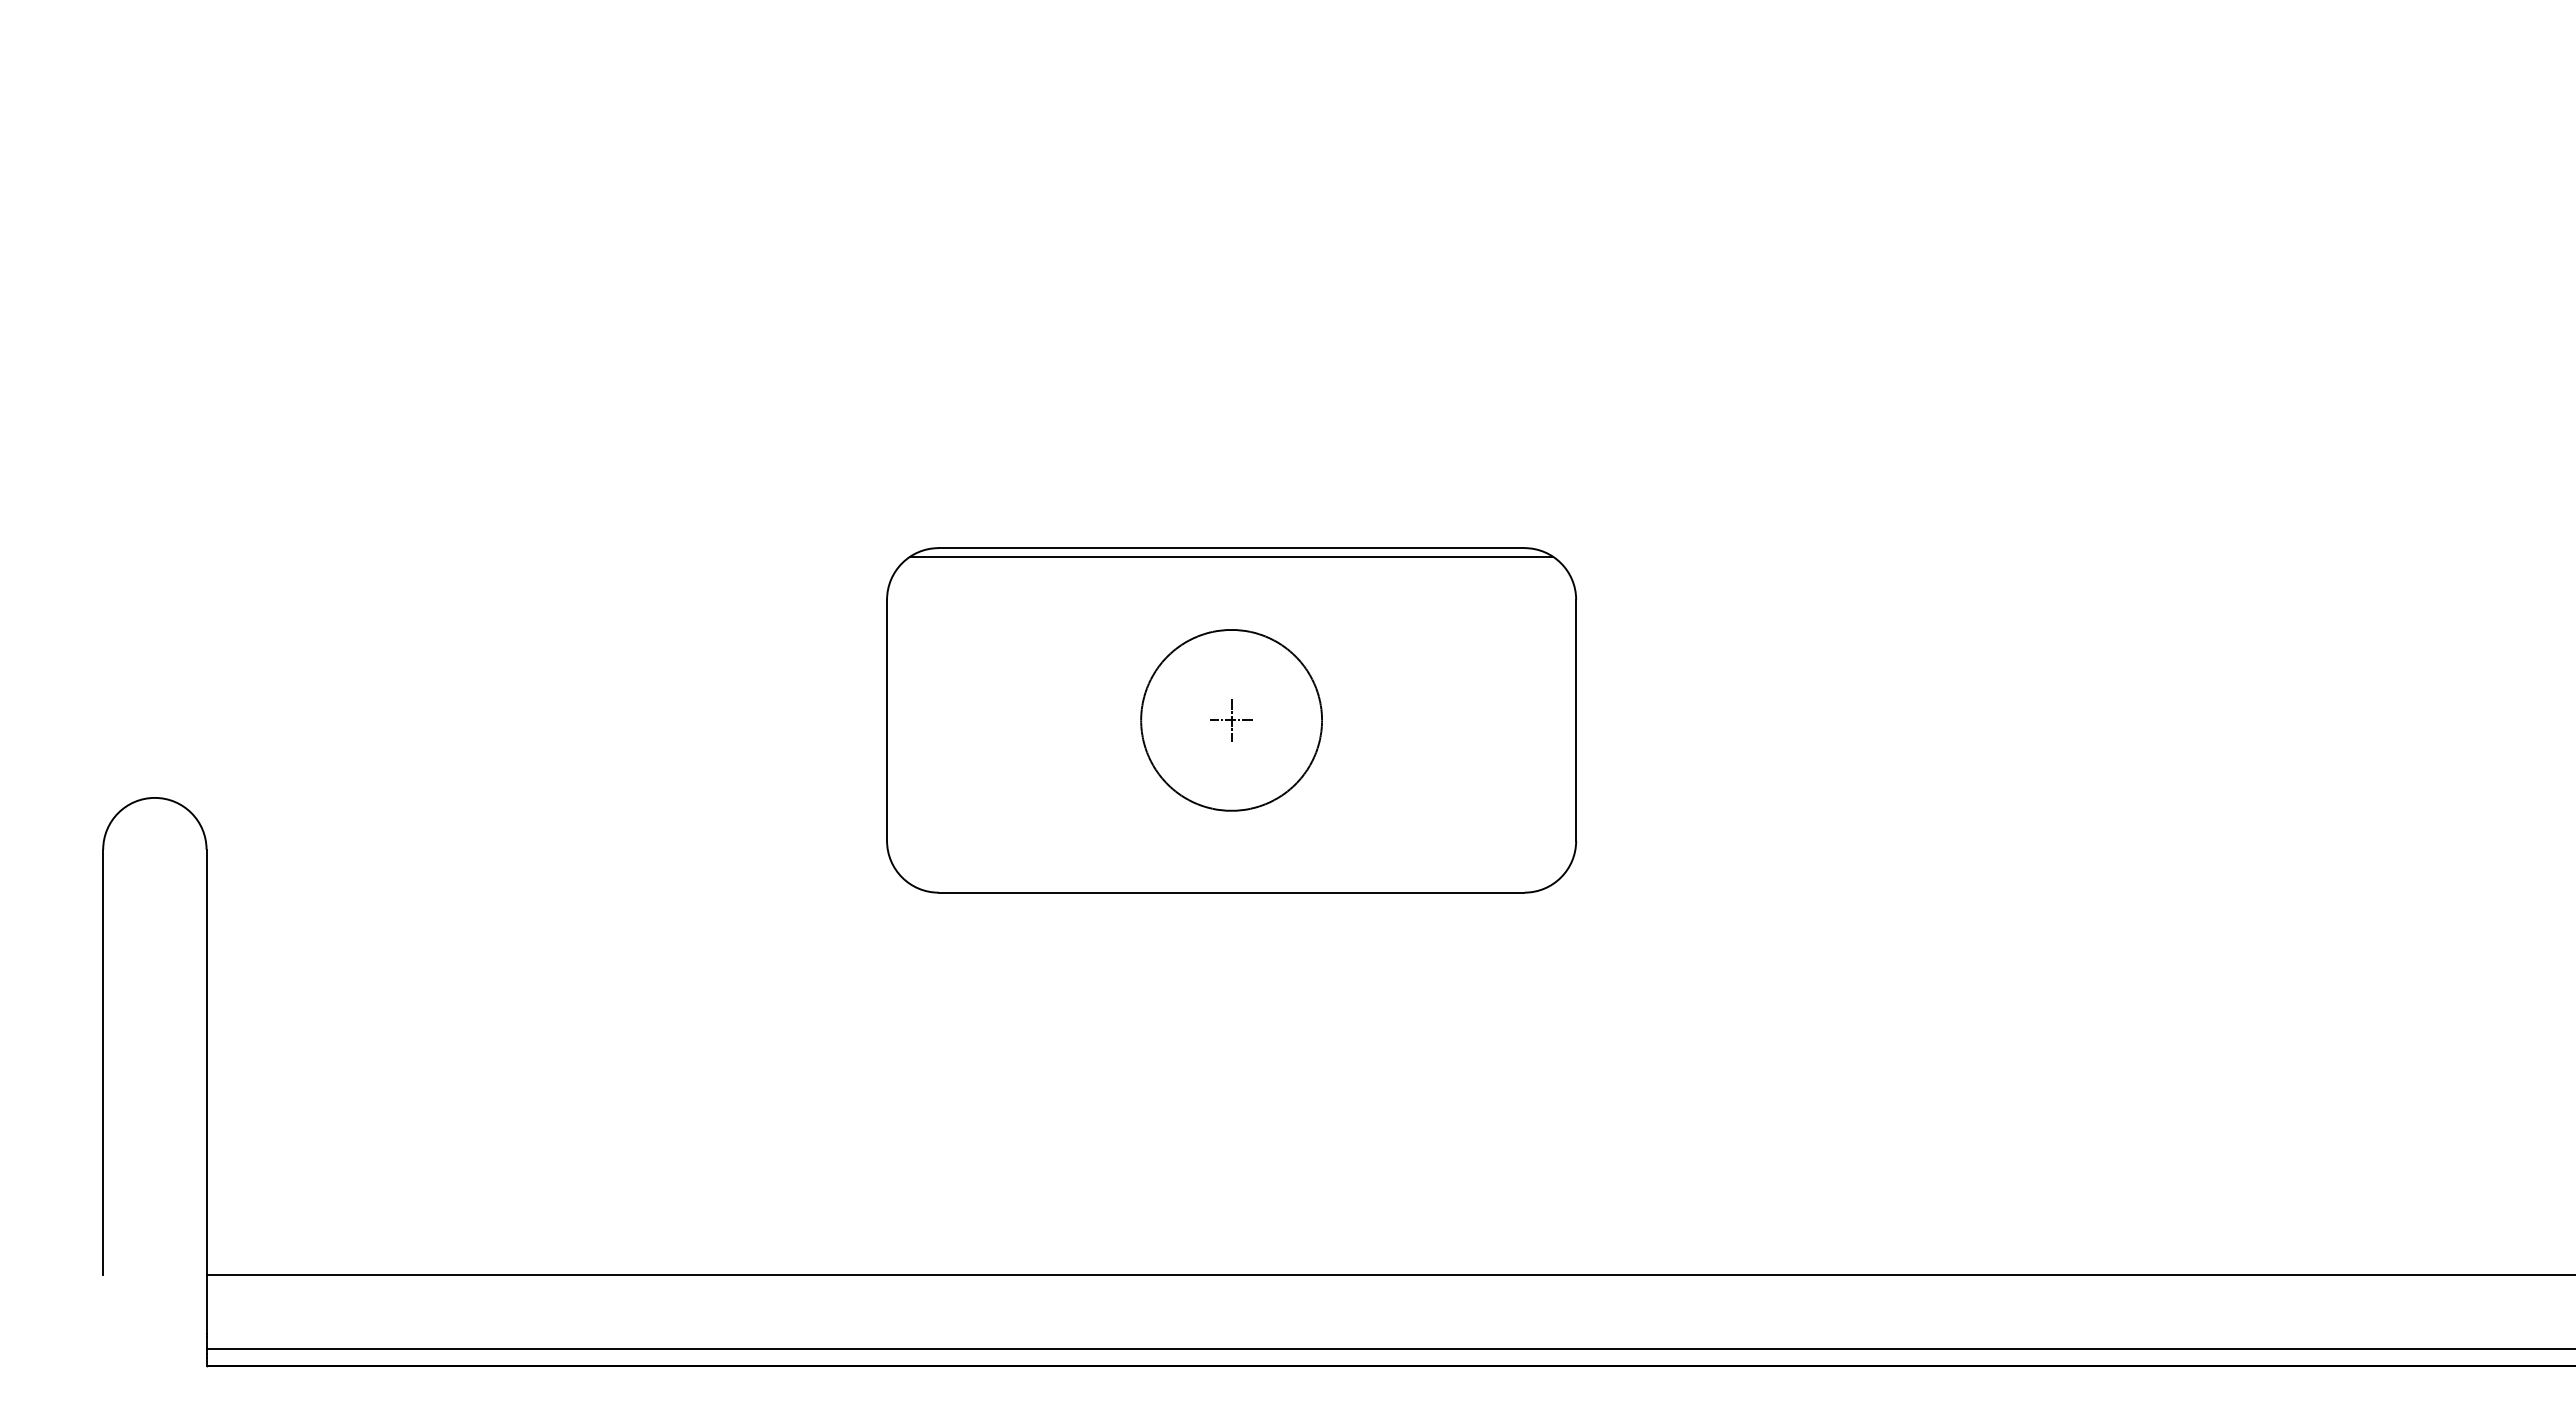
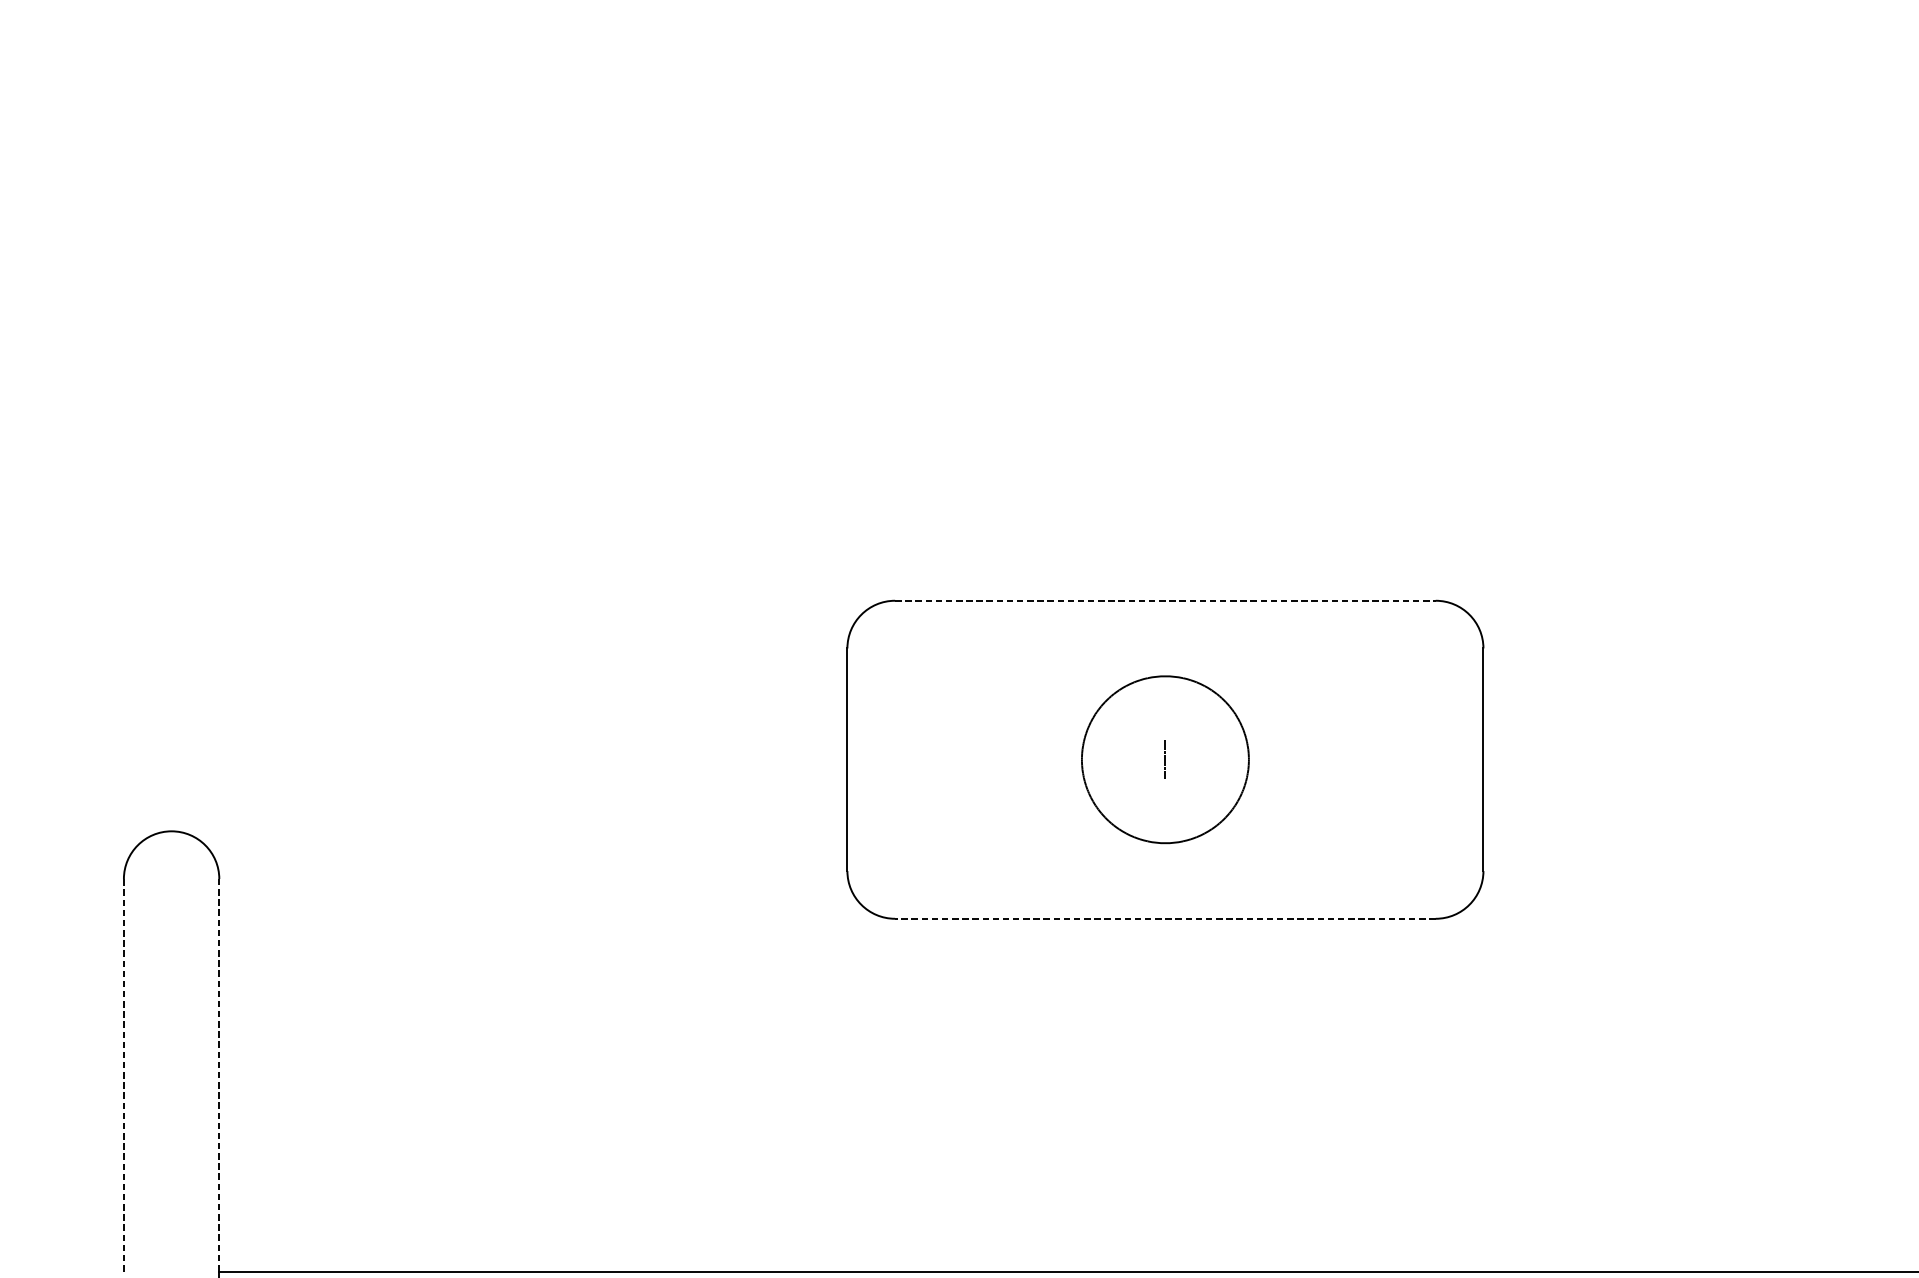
line: (1231, 548) -> (1165, 601), solid -> dashed
line: (1231, 556) -> (1165, 608), removed
line: (1231, 720) -> (1165, 759), removed
line: (1231, 892) -> (1165, 918), solid -> dashed
line: (103, 1062) -> (124, 1075), solid -> dashed
line: (206, 1062) -> (219, 1075), solid -> dashed

